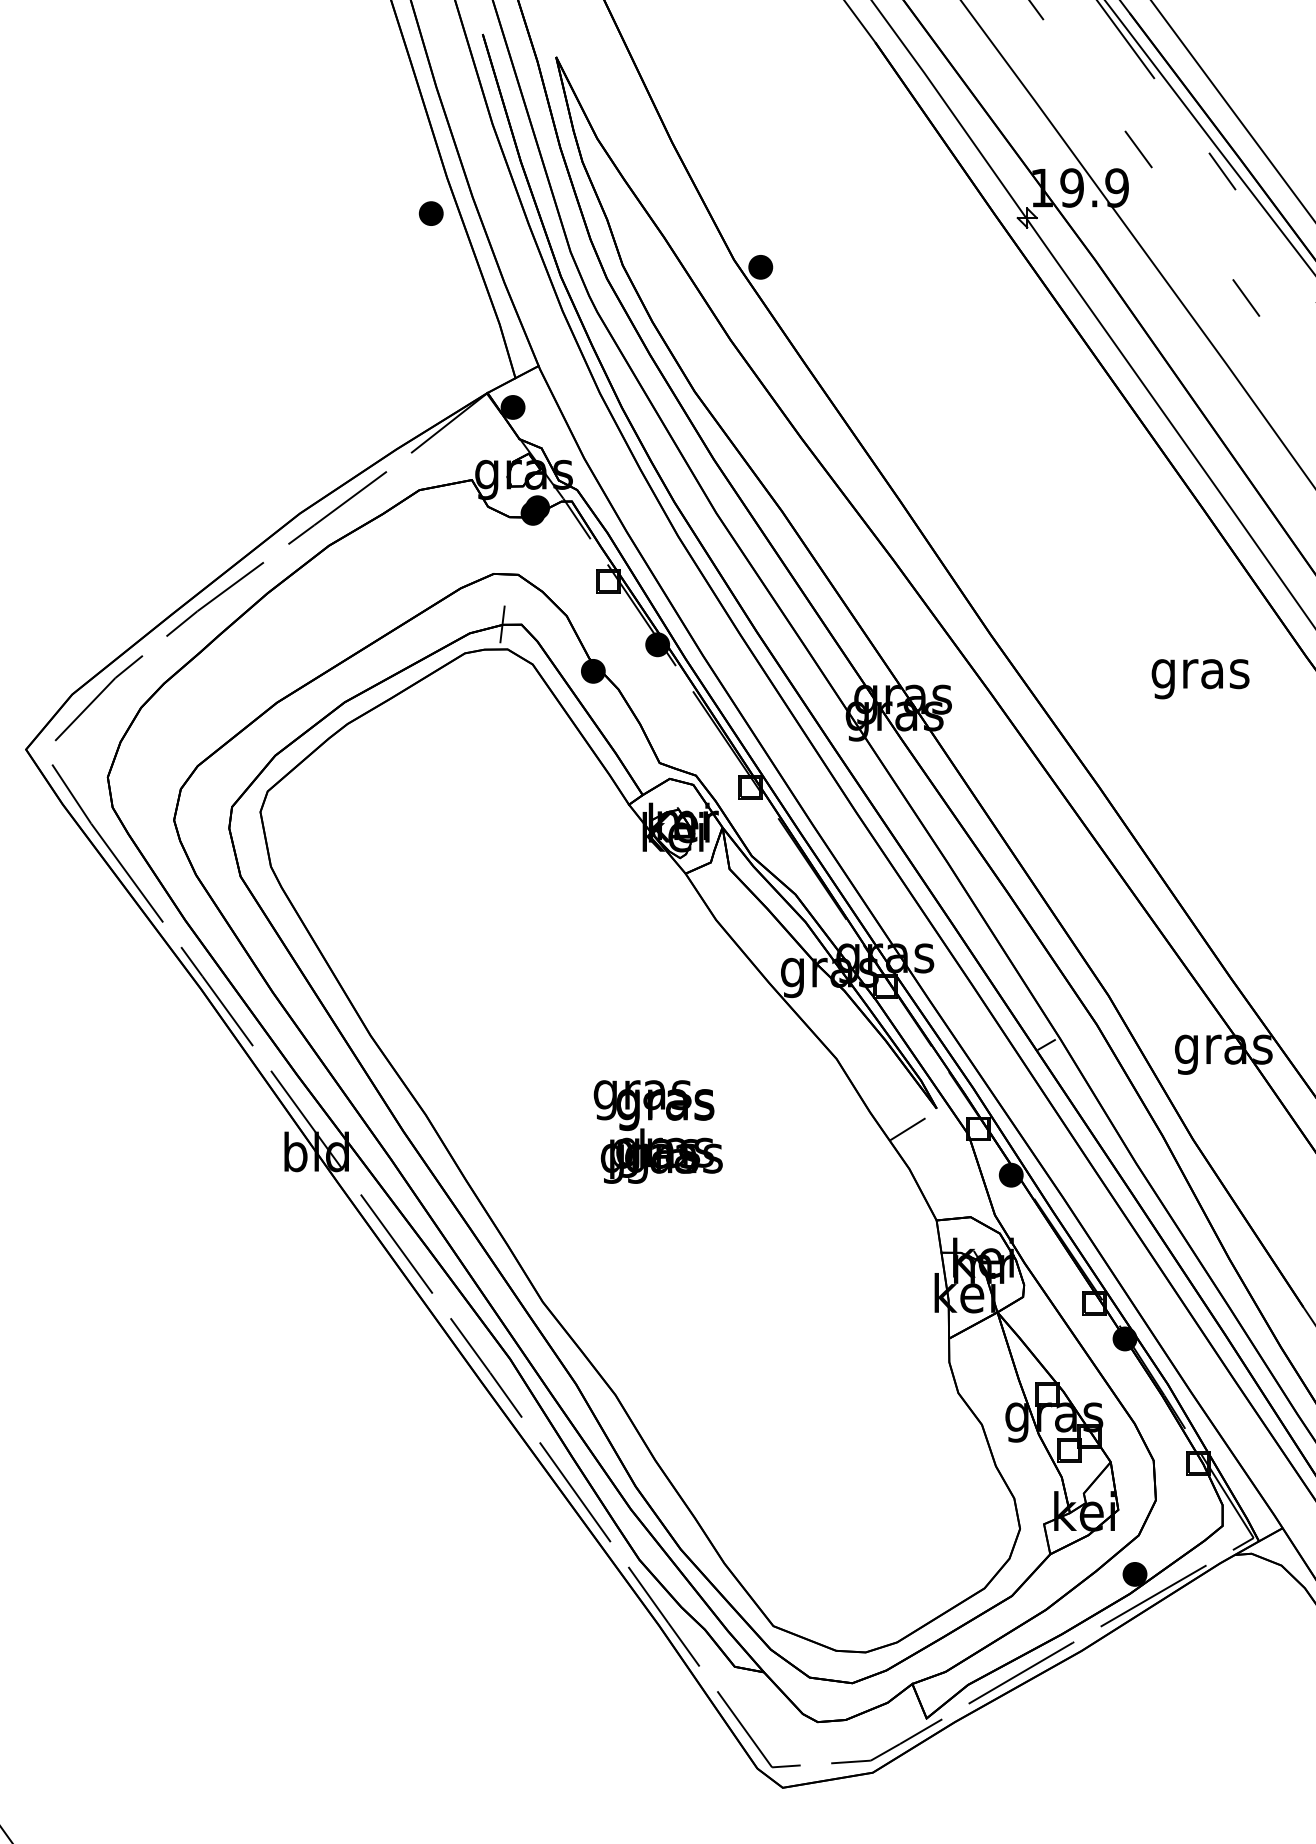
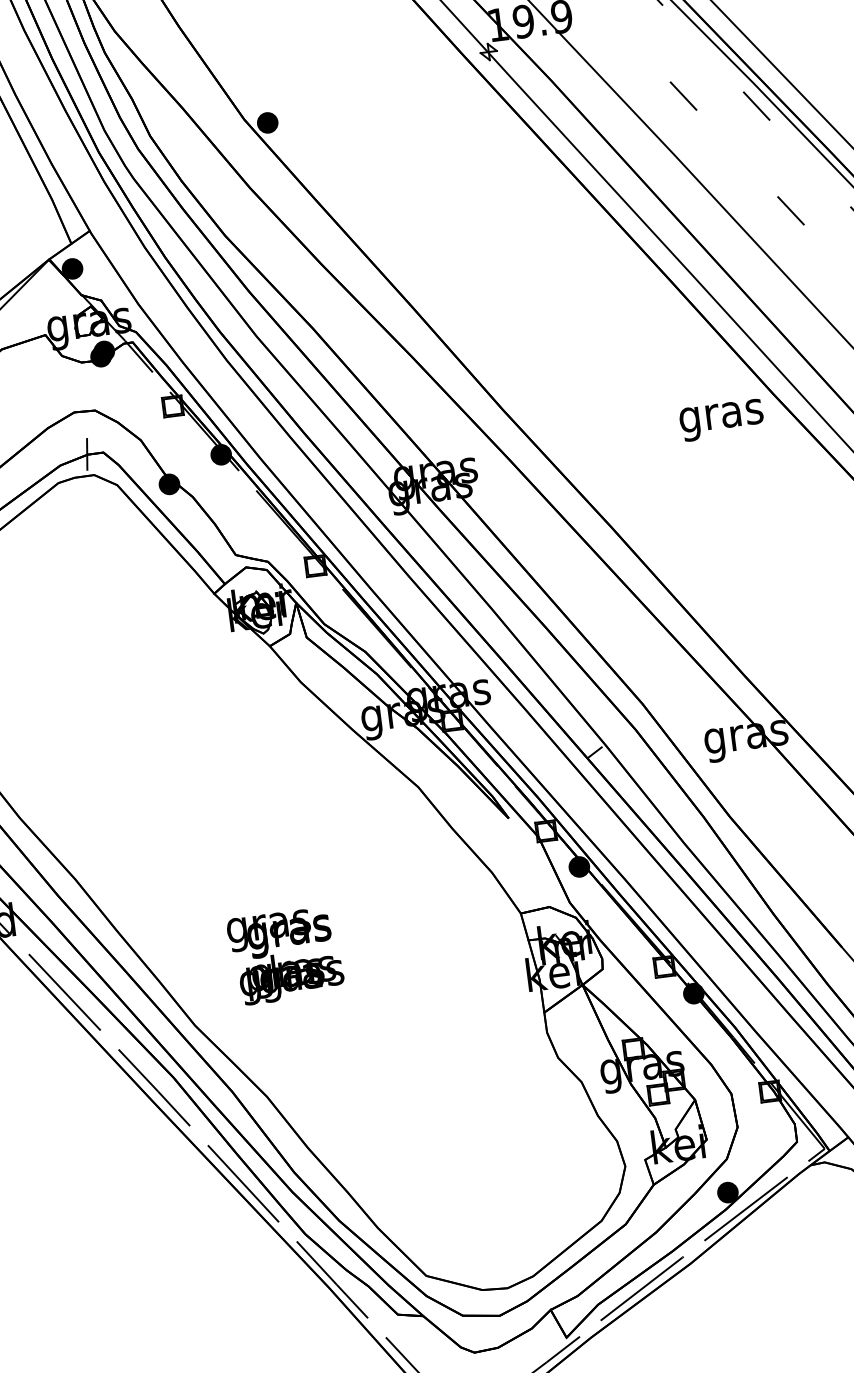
text: (1200, 679) -> (721, 420), moved
line: (907, 1129) -> (486, 839), removed
text: (657, 1131) -> (285, 955), moved

